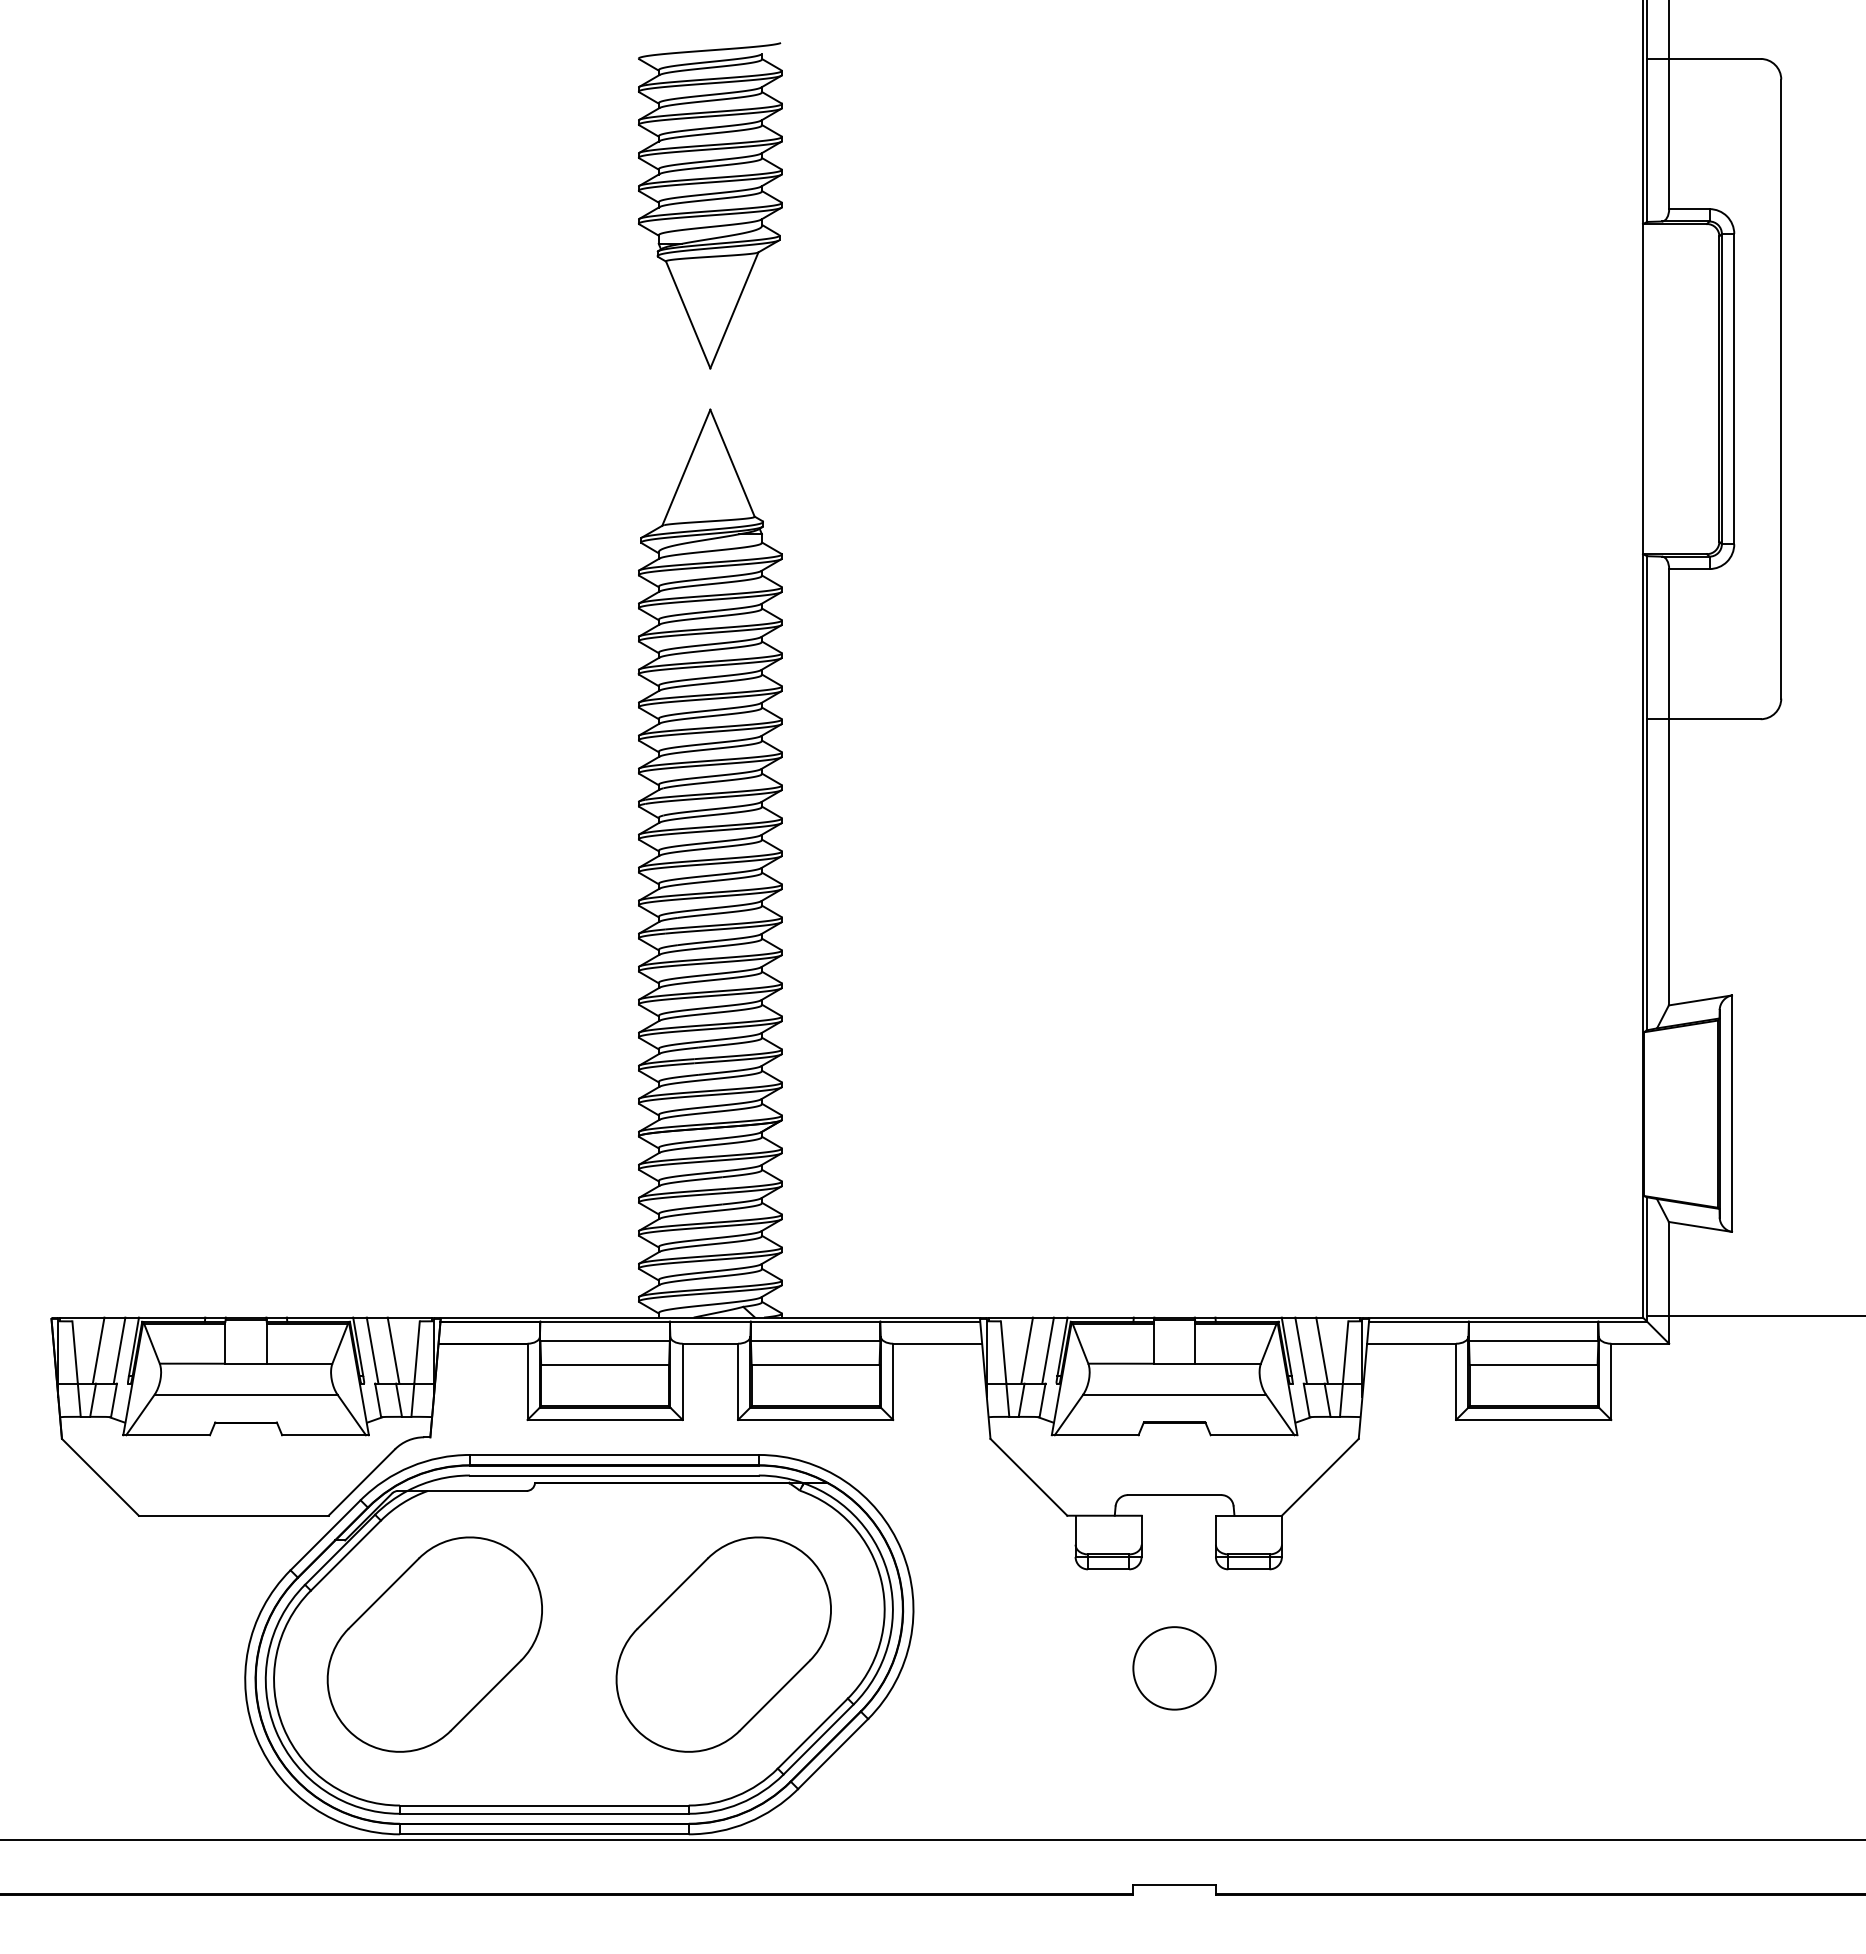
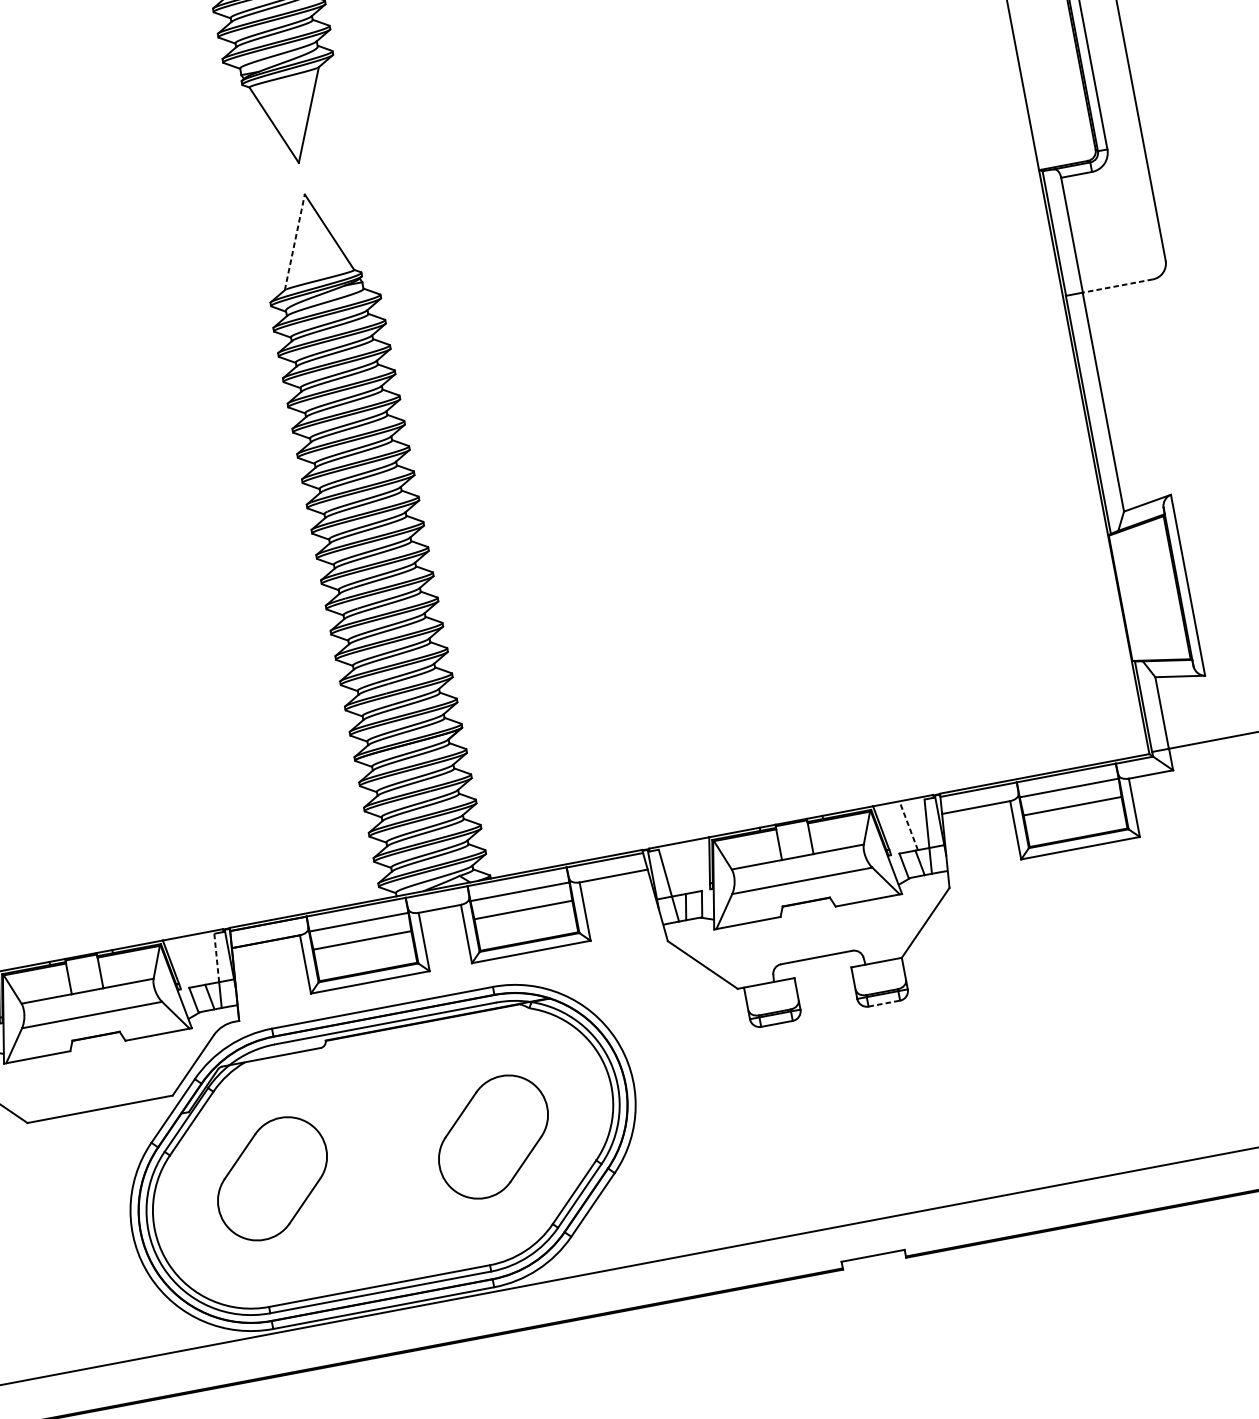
line: (686, 467) -> (294, 242), solid -> dashed
line: (1714, 719) -> (1117, 286), solid -> dashed
line: (372, 1350) -> (182, 962), removed
line: (393, 1350) -> (198, 959), removed
line: (1027, 1350) -> (683, 868), removed
line: (1047, 1350) -> (698, 865), removed
line: (1300, 1350) -> (892, 828), removed
line: (1322, 1350) -> (909, 825), solid -> dashed
line: (417, 1353) -> (217, 958), solid -> dashed
line: (1248, 1569) -> (884, 1003), solid -> dashed
part: (434, 1644) -> (272, 1178), size x0.7
part: (723, 1644) -> (493, 1137), size x0.7
circle: (1174, 1668) -> (841, 1090), removed

